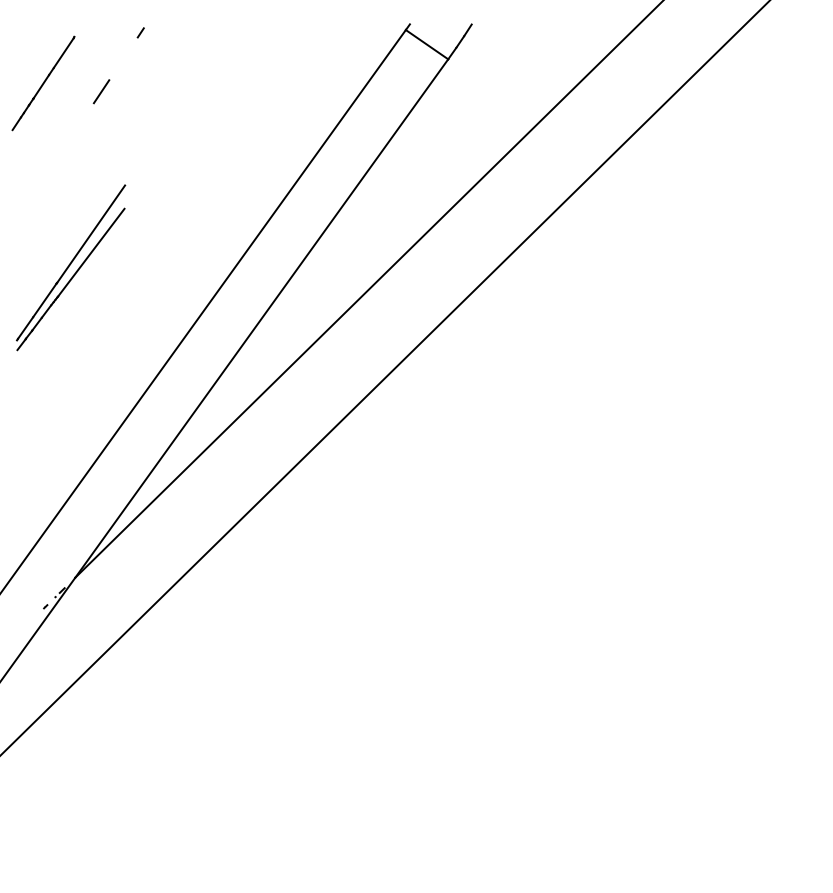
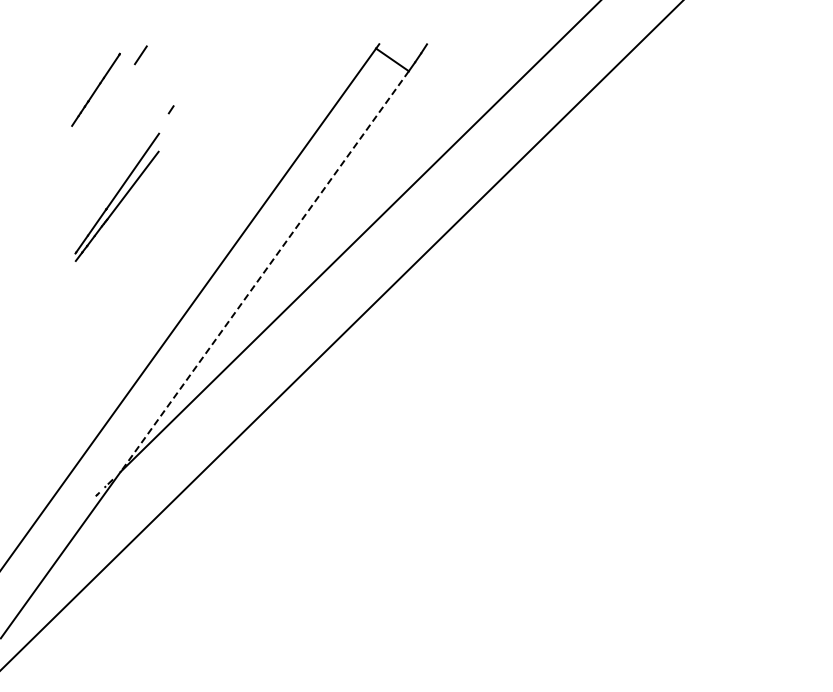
line: (139, 32) -> (170, 109), moved
line: (101, 92) -> (140, 55), moved
part: (71, 266) -> (117, 196), moved
line: (261, 318) -> (264, 271), solid -> dashed

